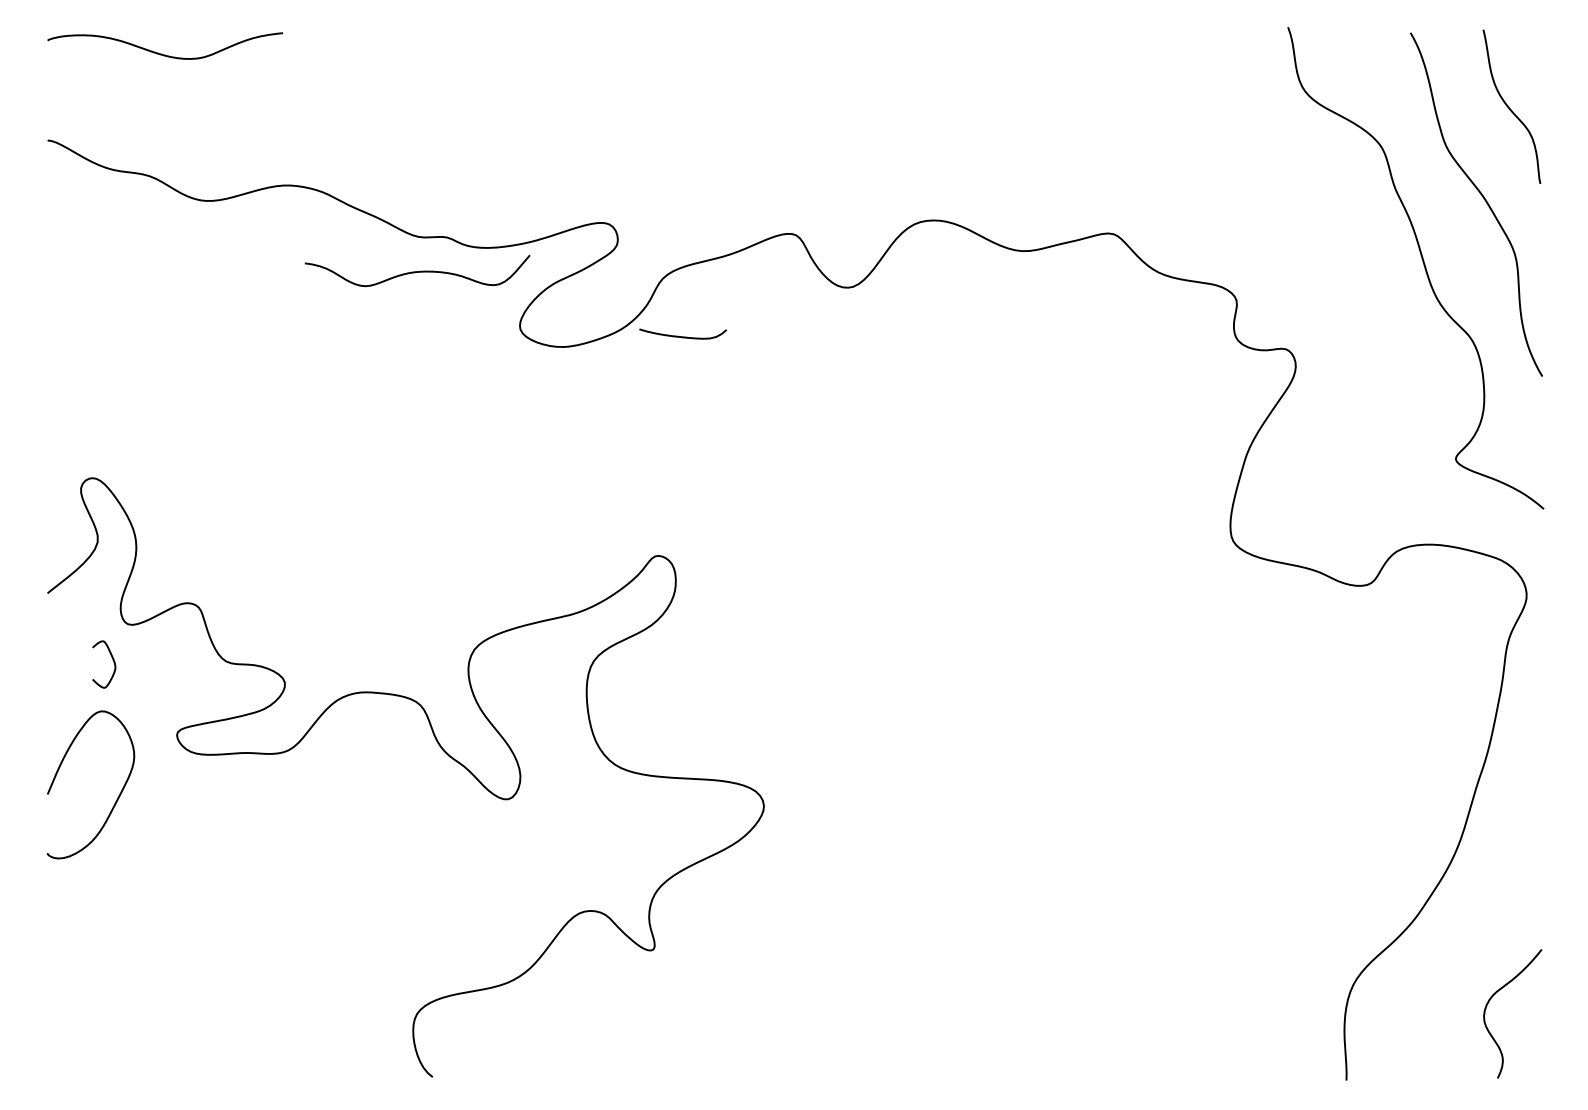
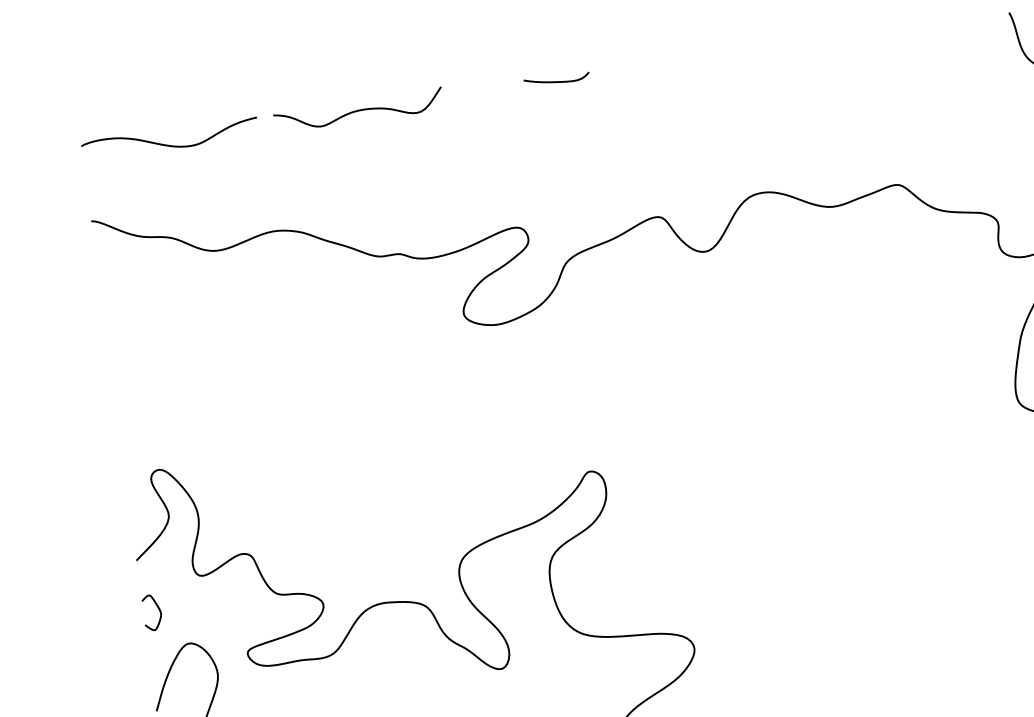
curve: (417, 271) -> (358, 110), moved
curve: (682, 336) -> (556, 81), moved
curve: (112, 660) -> (158, 608), moved

